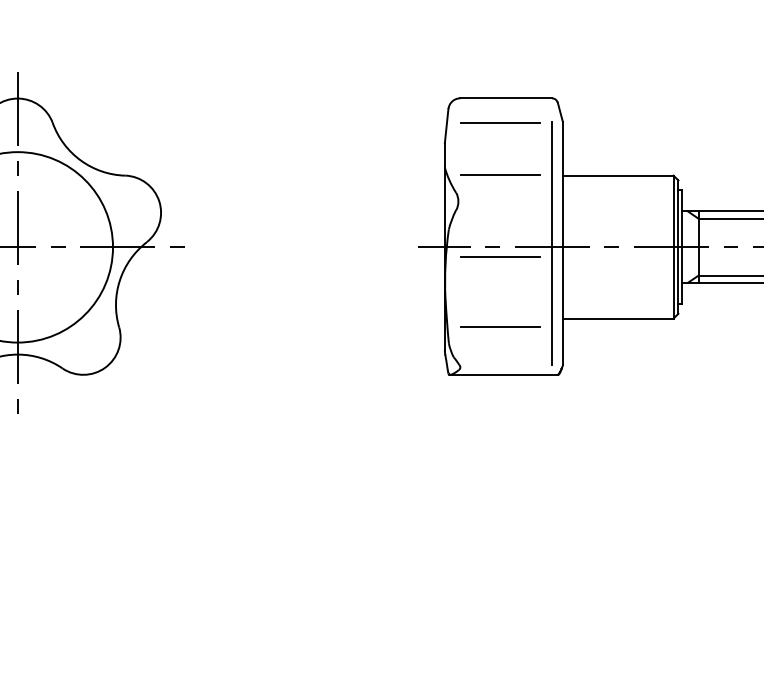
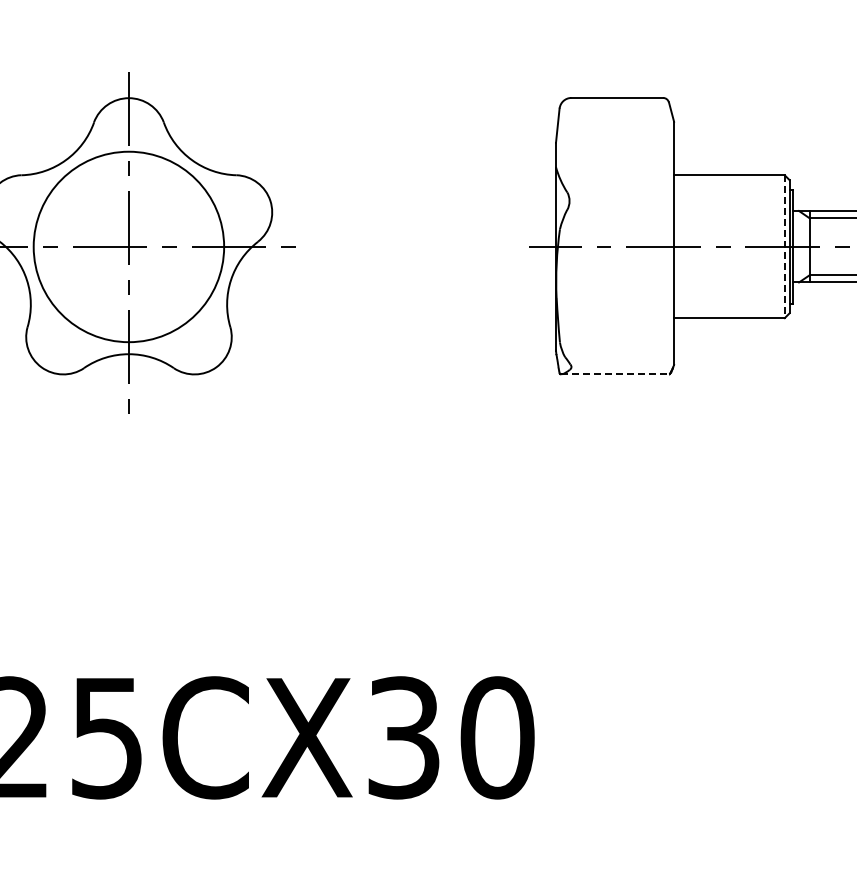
line: (500, 122) -> (611, 122), removed
line: (500, 175) -> (611, 175), removed
line: (552, 243) -> (663, 243), removed
line: (673, 247) -> (784, 247), solid -> dashed
line: (500, 256) -> (611, 256), removed
line: (500, 326) -> (611, 326), removed
line: (504, 374) -> (615, 374), solid -> dashed

